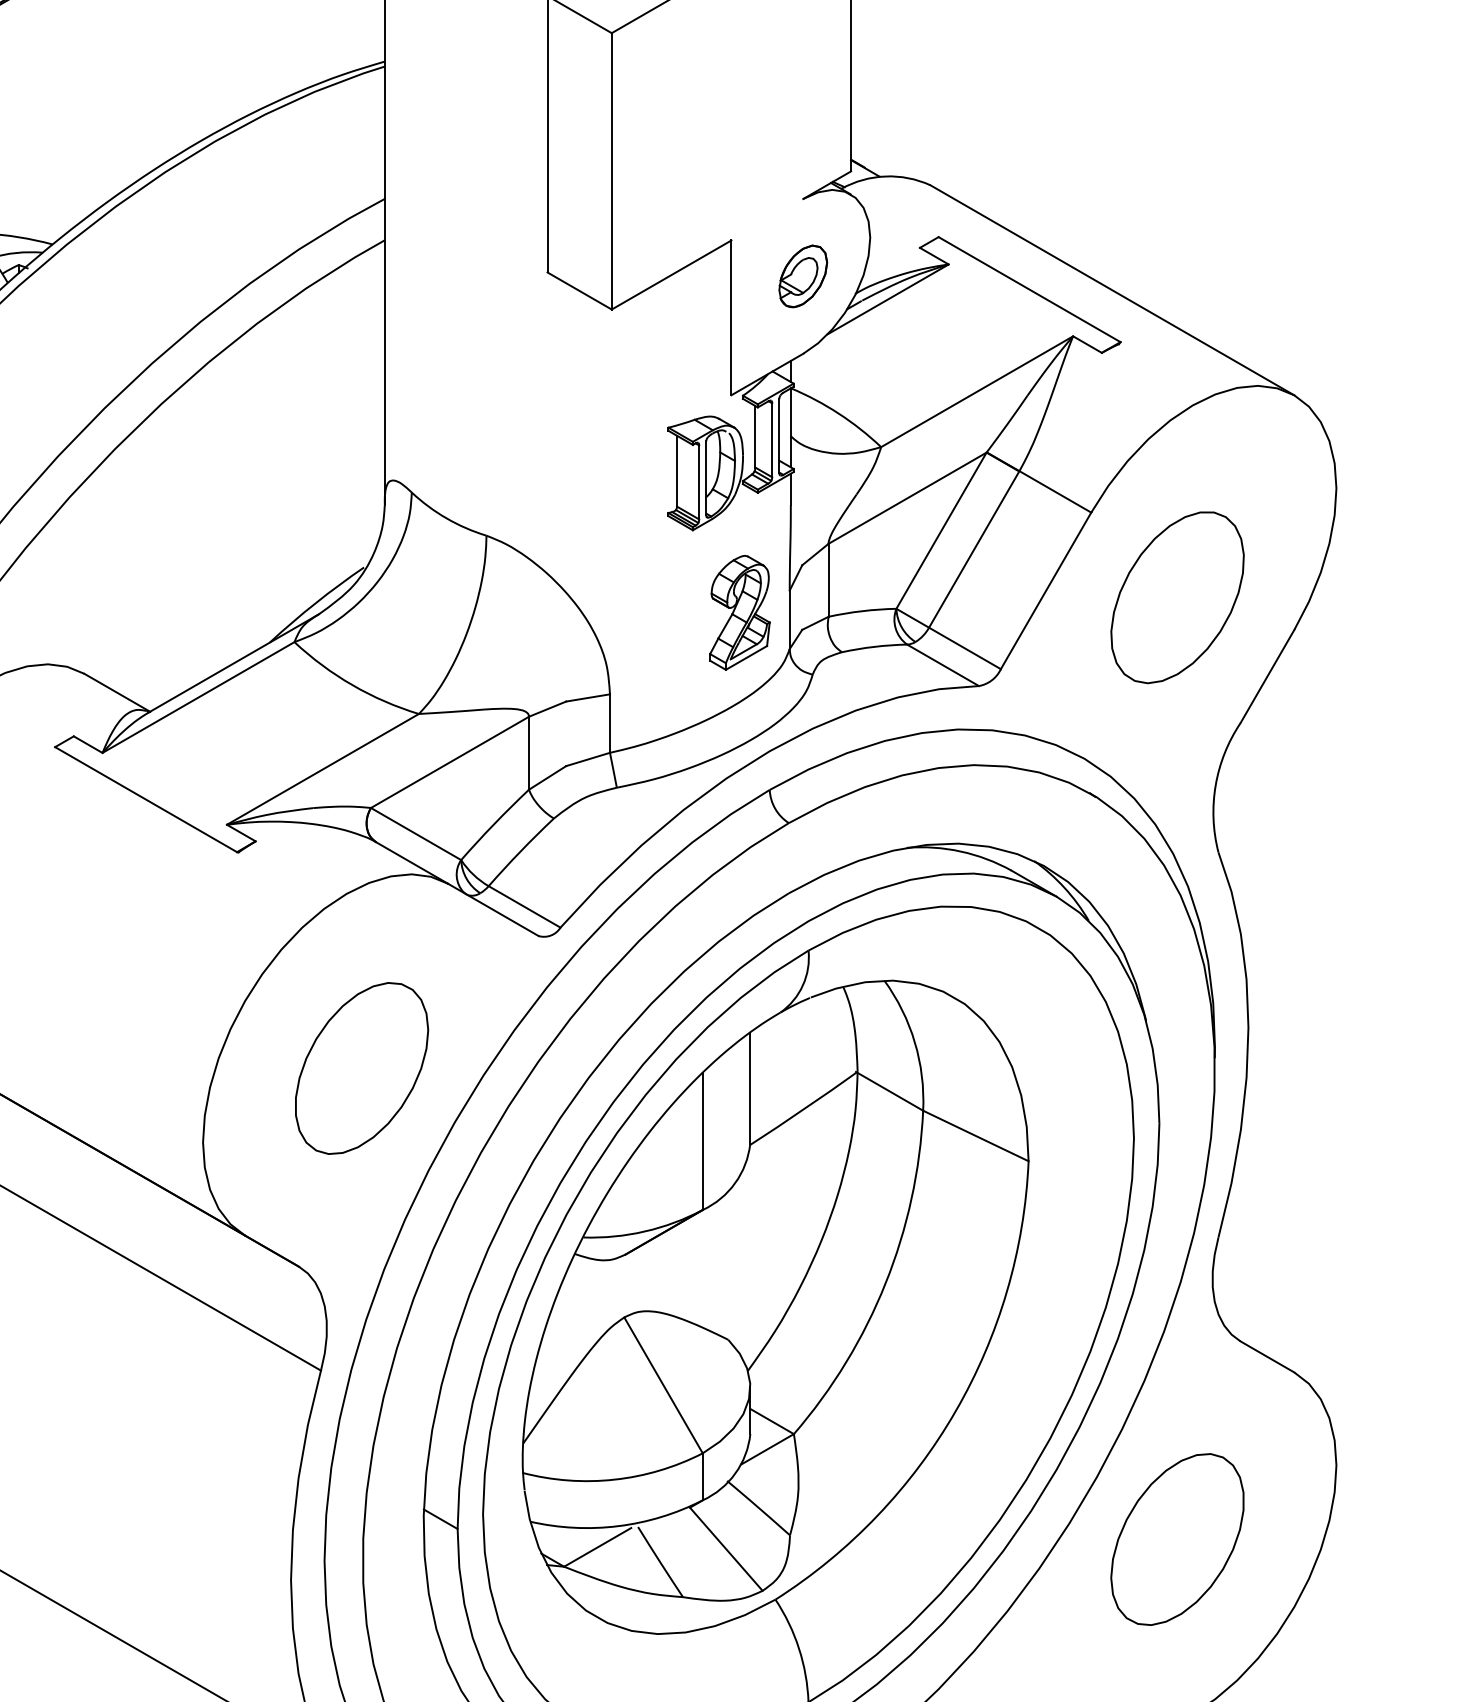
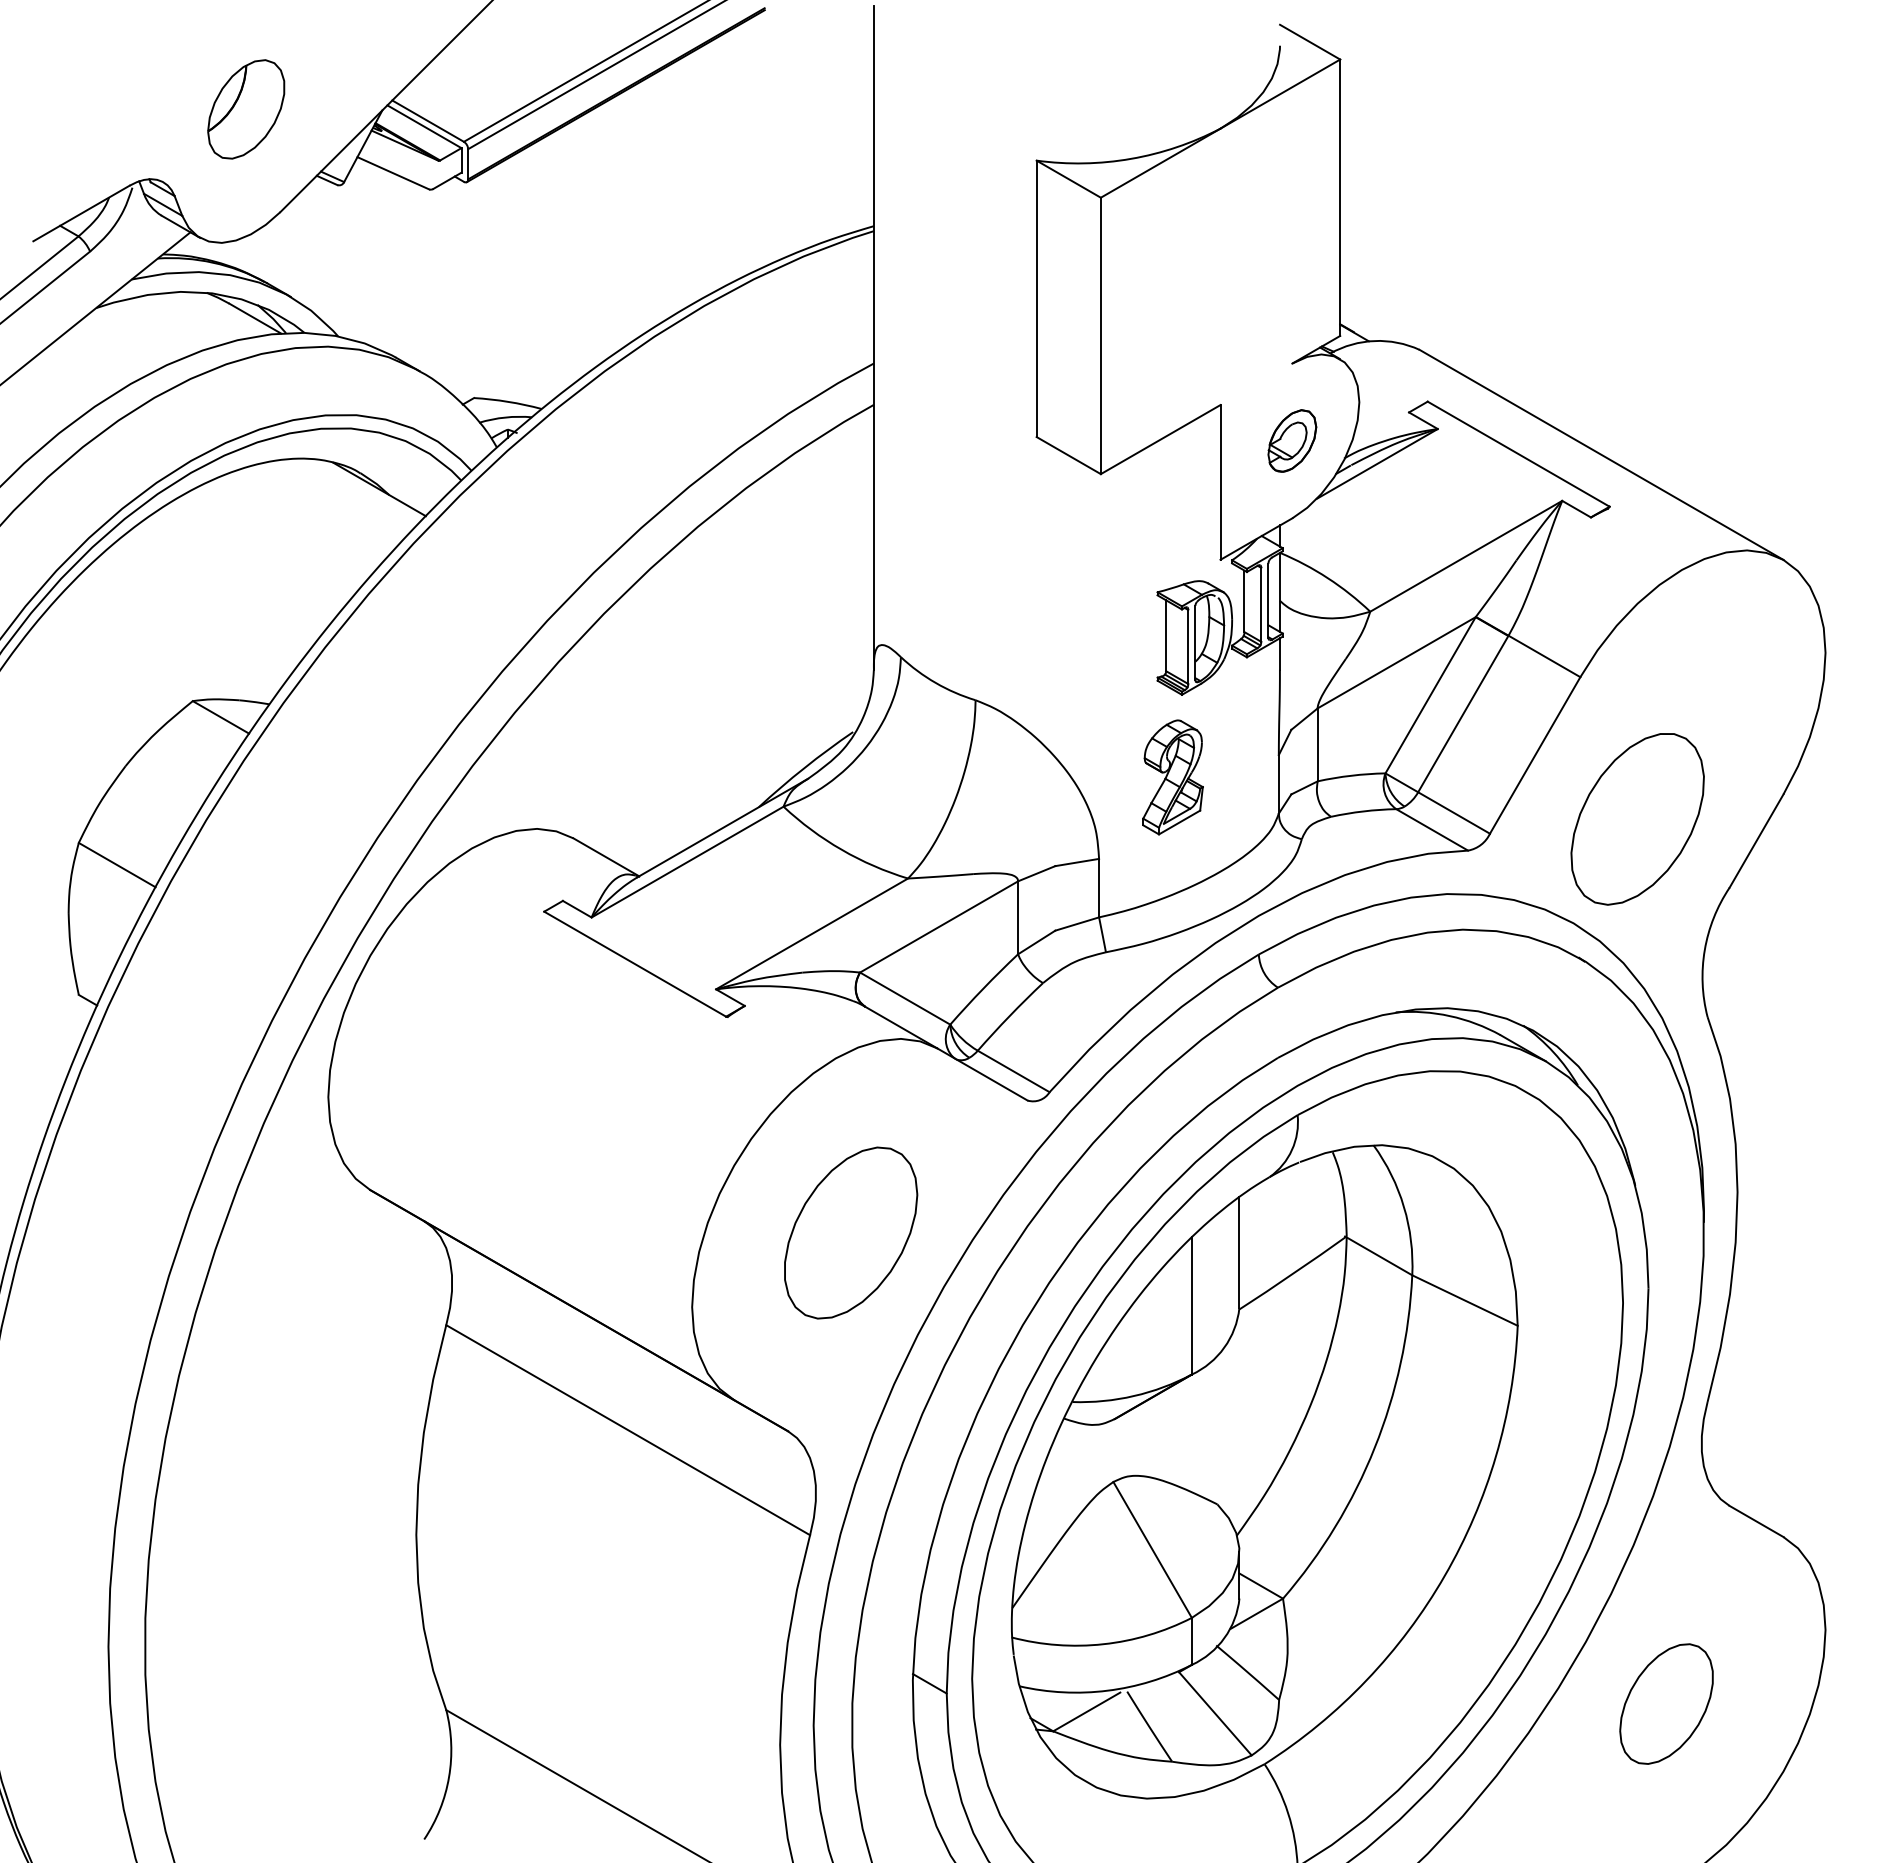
part: (1177, 597) -> (1637, 819), moved
part: (739, 612) -> (1172, 777), moved
part: (1177, 1538) -> (1666, 1703), size x0.7

